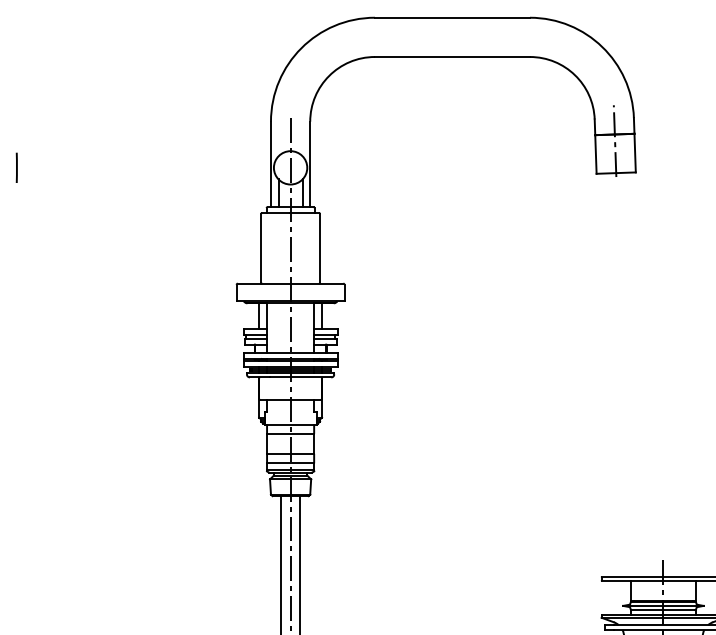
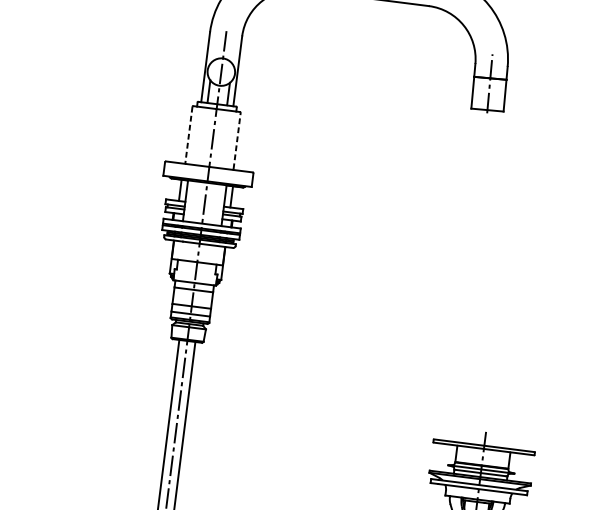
line: (320, 247) -> (237, 140), solid -> dashed
line: (261, 248) -> (189, 135), solid -> dashed

